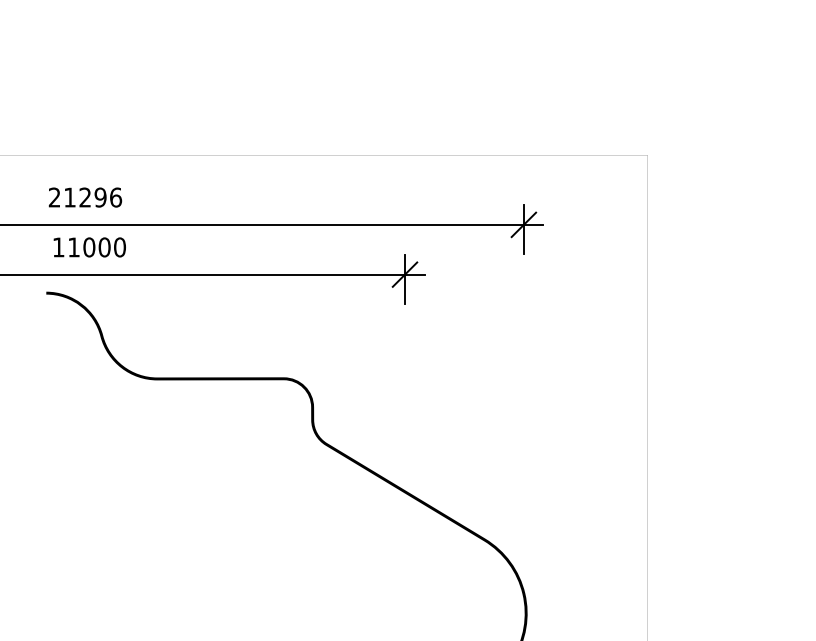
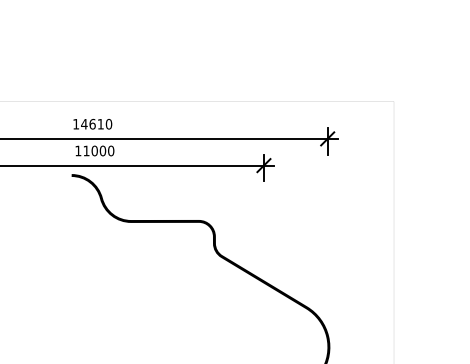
text: (85, 196) -> (92, 123), 21296 -> 14610

